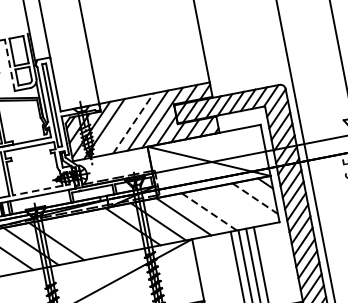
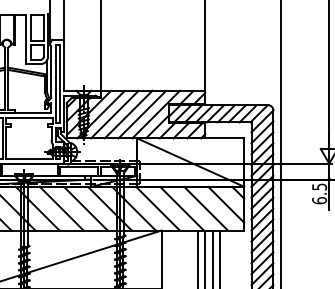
line: (10, 64) -> (26, 39), dashed -> solid
line: (133, 123) -> (128, 114), dashed -> solid
line: (118, 126) -> (114, 114), added
line: (37, 190) -> (29, 158), dashed -> solid
line: (255, 199) -> (226, 205), dashed -> solid
line: (234, 206) -> (205, 208), added
line: (209, 211) -> (182, 208), dashed -> solid
line: (107, 231) -> (85, 208), added
line: (81, 236) -> (61, 208), added

